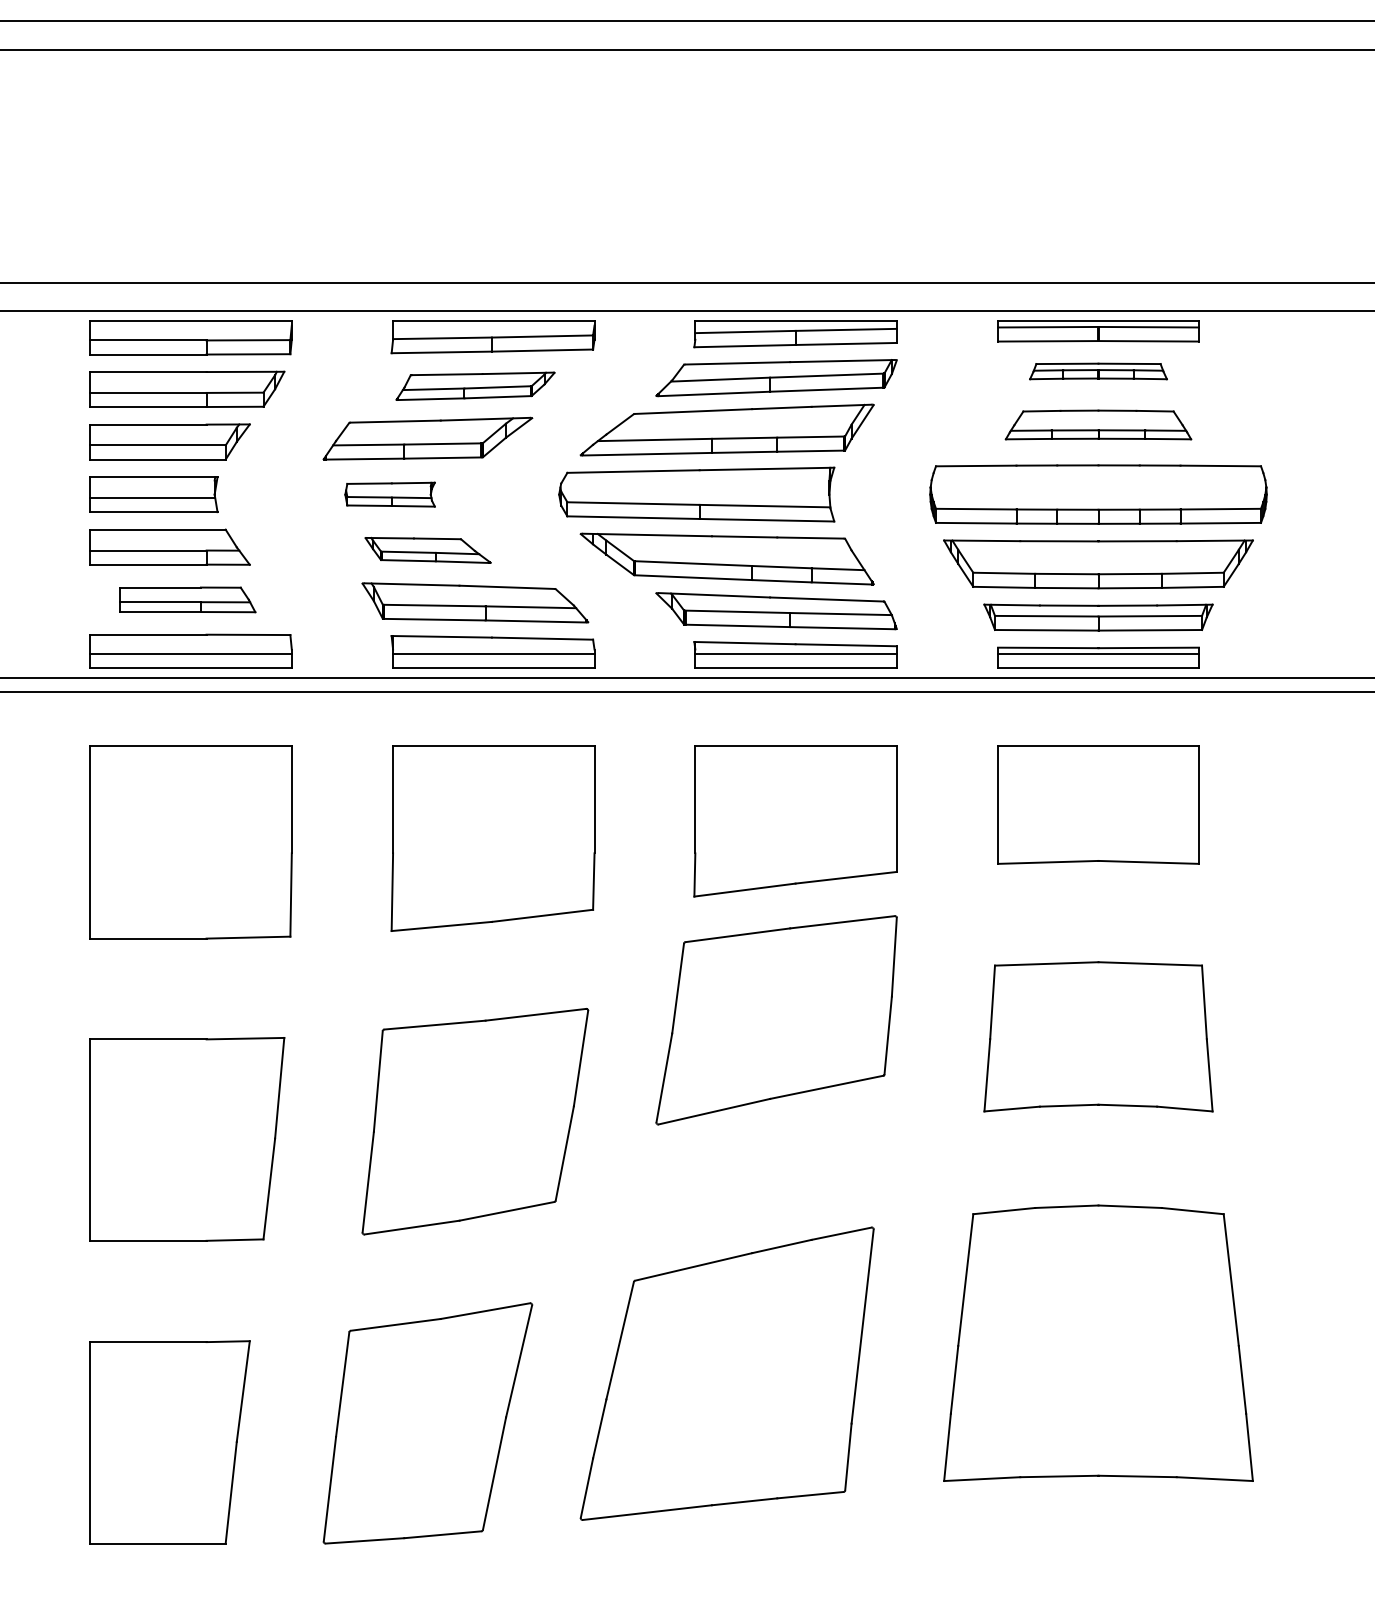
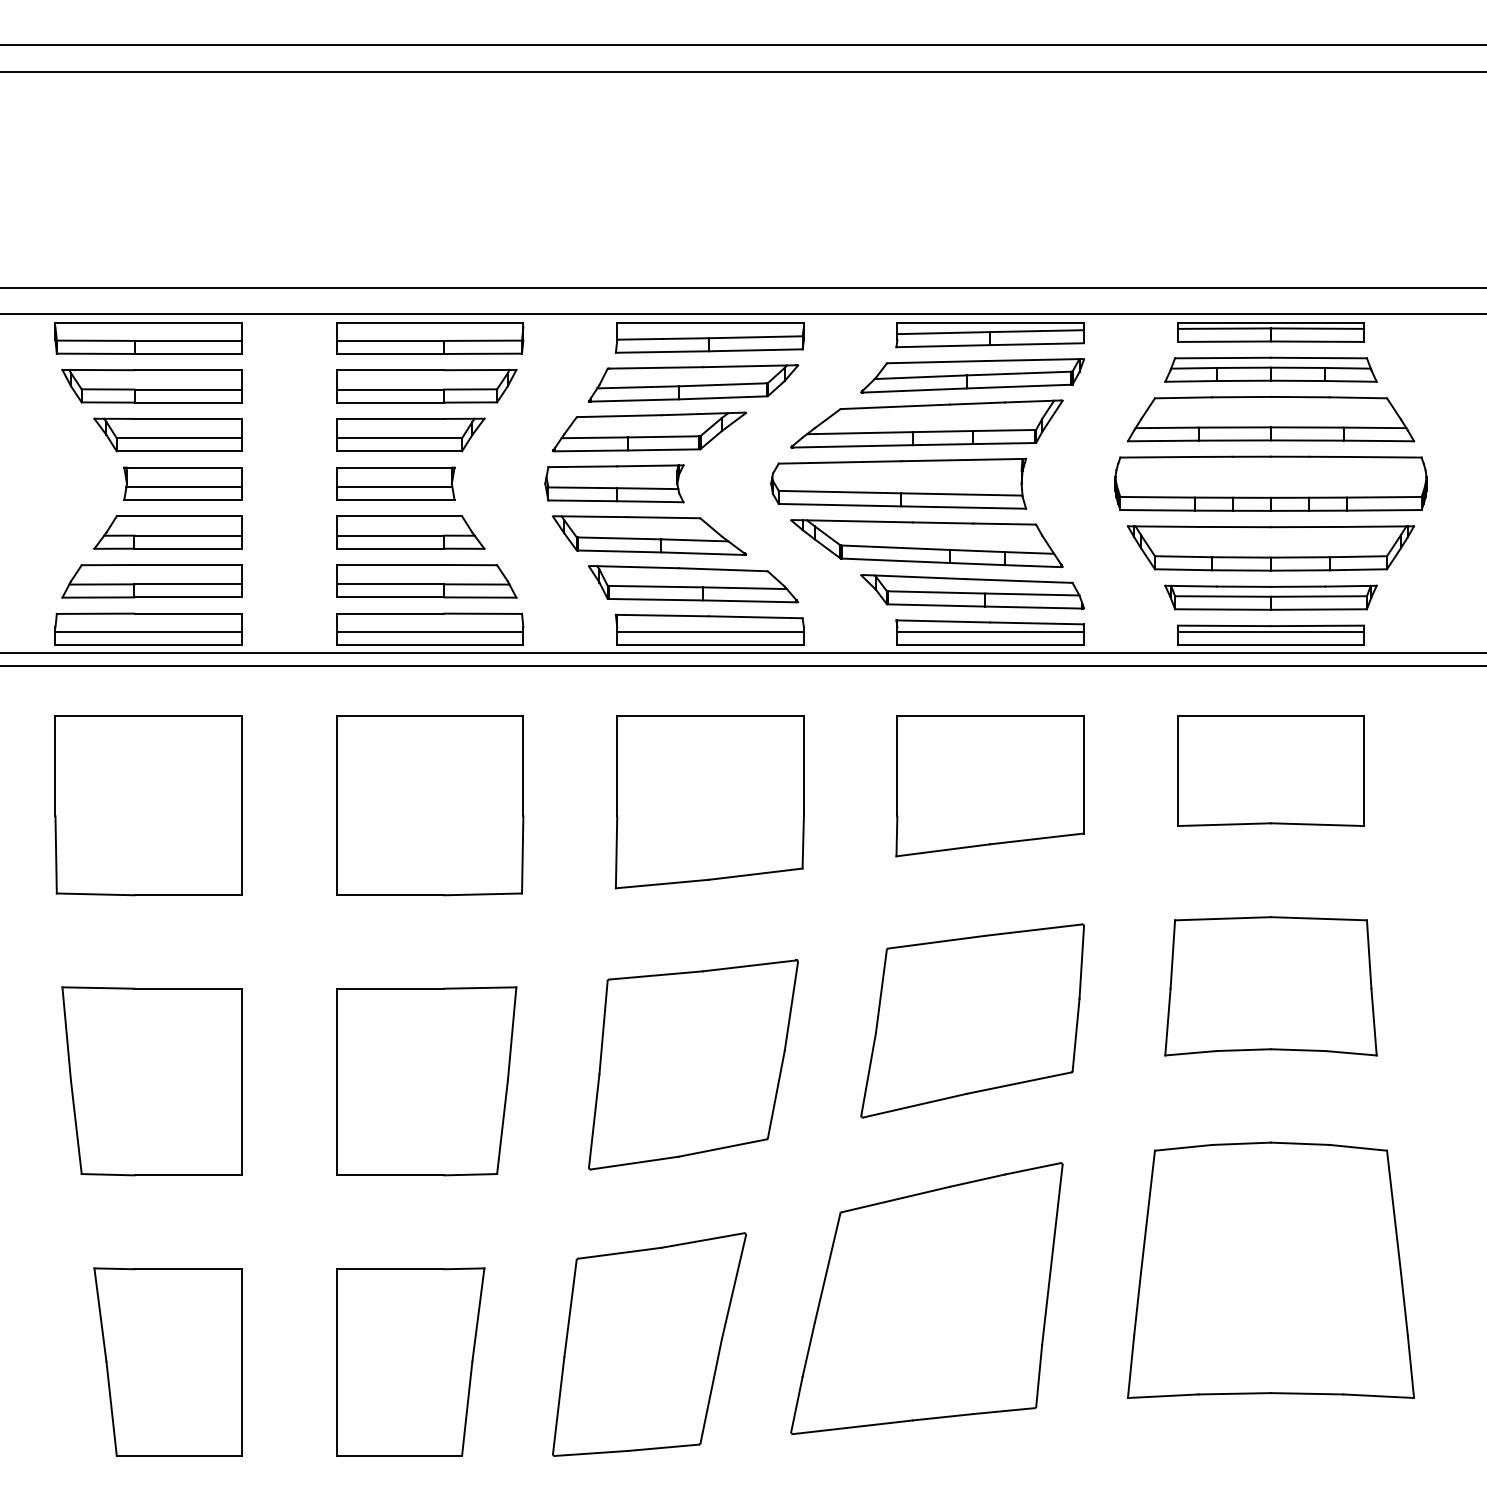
part: (1097, 371) -> (1270, 369), size x1.67
part: (475, 386) -> (693, 383), size x1.43
part: (1097, 425) -> (1270, 419), size x1.67
part: (390, 494) -> (614, 483), size x1.67
part: (427, 550) -> (649, 535), size x1.67
part: (187, 600) -> (426, 581), size x1.43
part: (776, 1019) -> (972, 1020), moved

